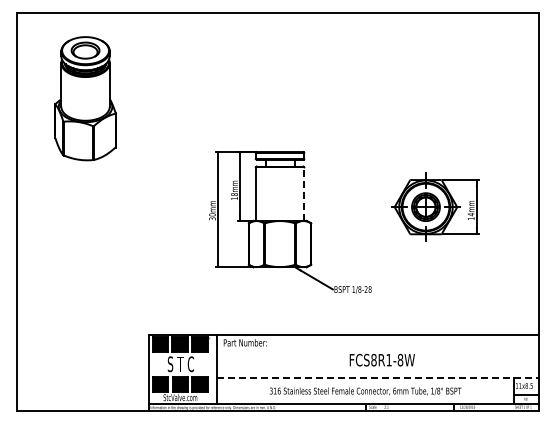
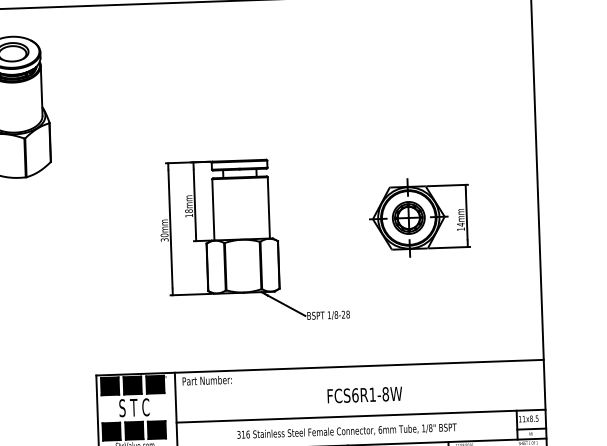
line: (304, 194) -> (269, 208), dashed -> solid
text: (373, 360) -> (354, 395), FCS8R1-8W -> FCS6R1-8W
line: (378, 378) -> (361, 416), dashed -> solid

